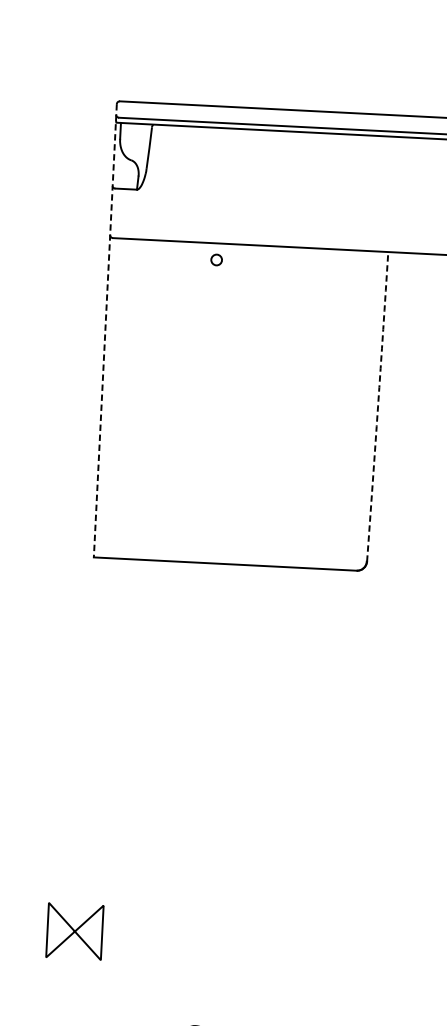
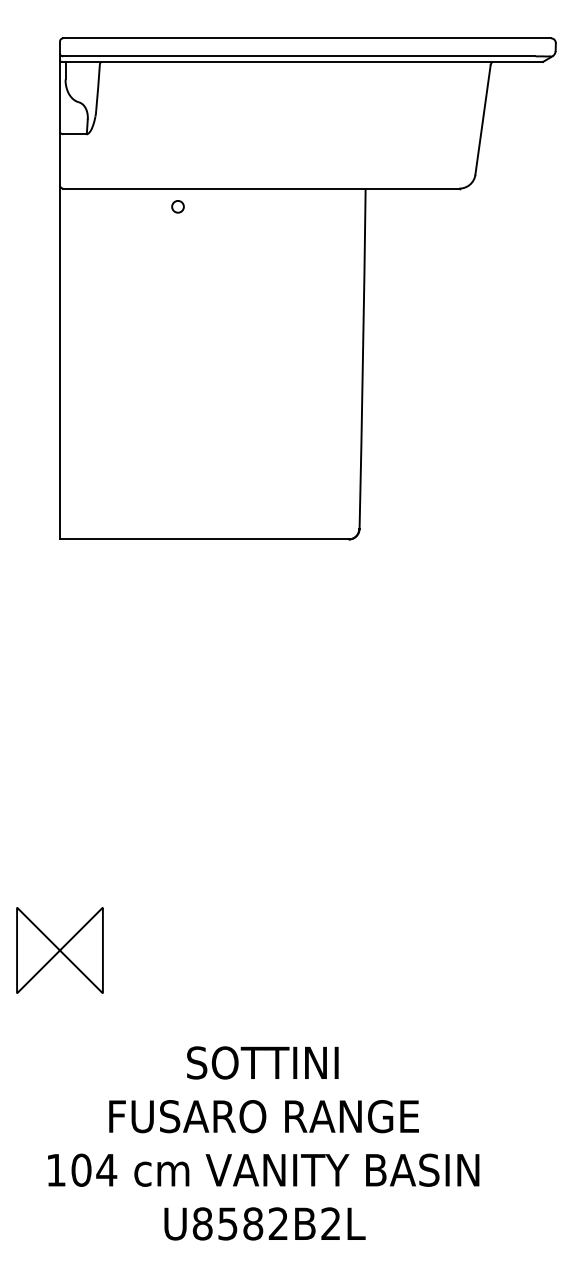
line: (104, 330) -> (59, 290), dashed -> solid
arc: (377, 406) -> (362, 358), dashed -> solid
part: (74, 931) -> (59, 950), size x1.43

